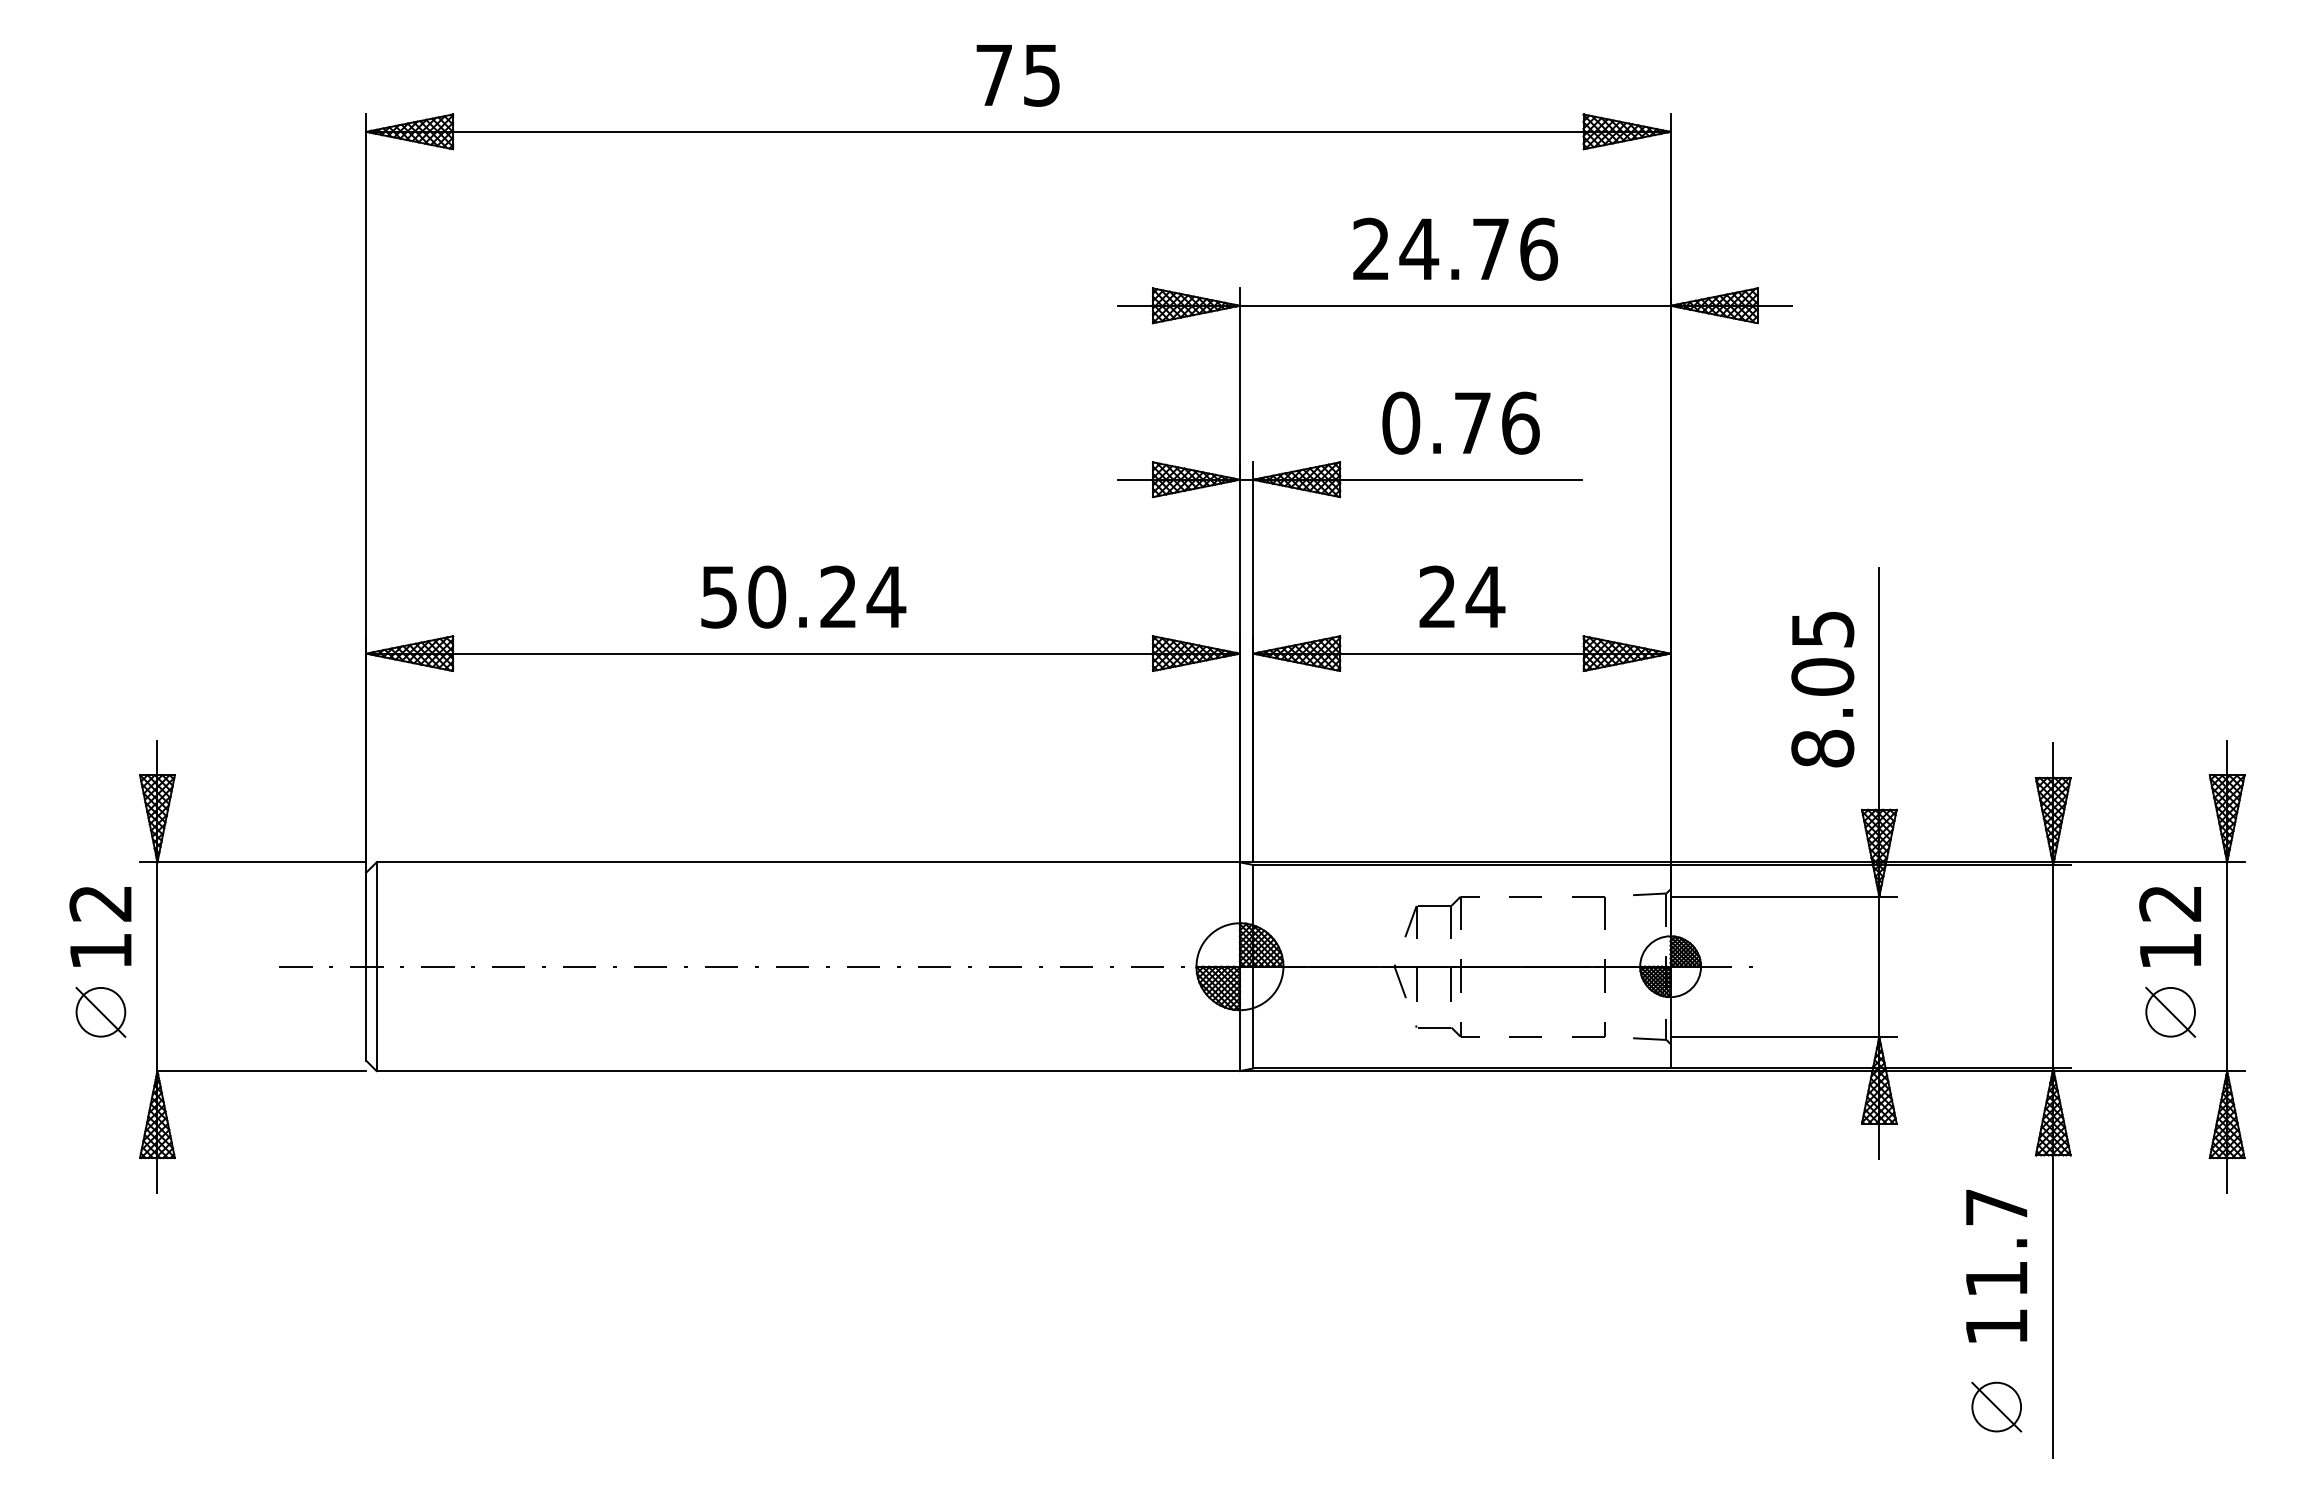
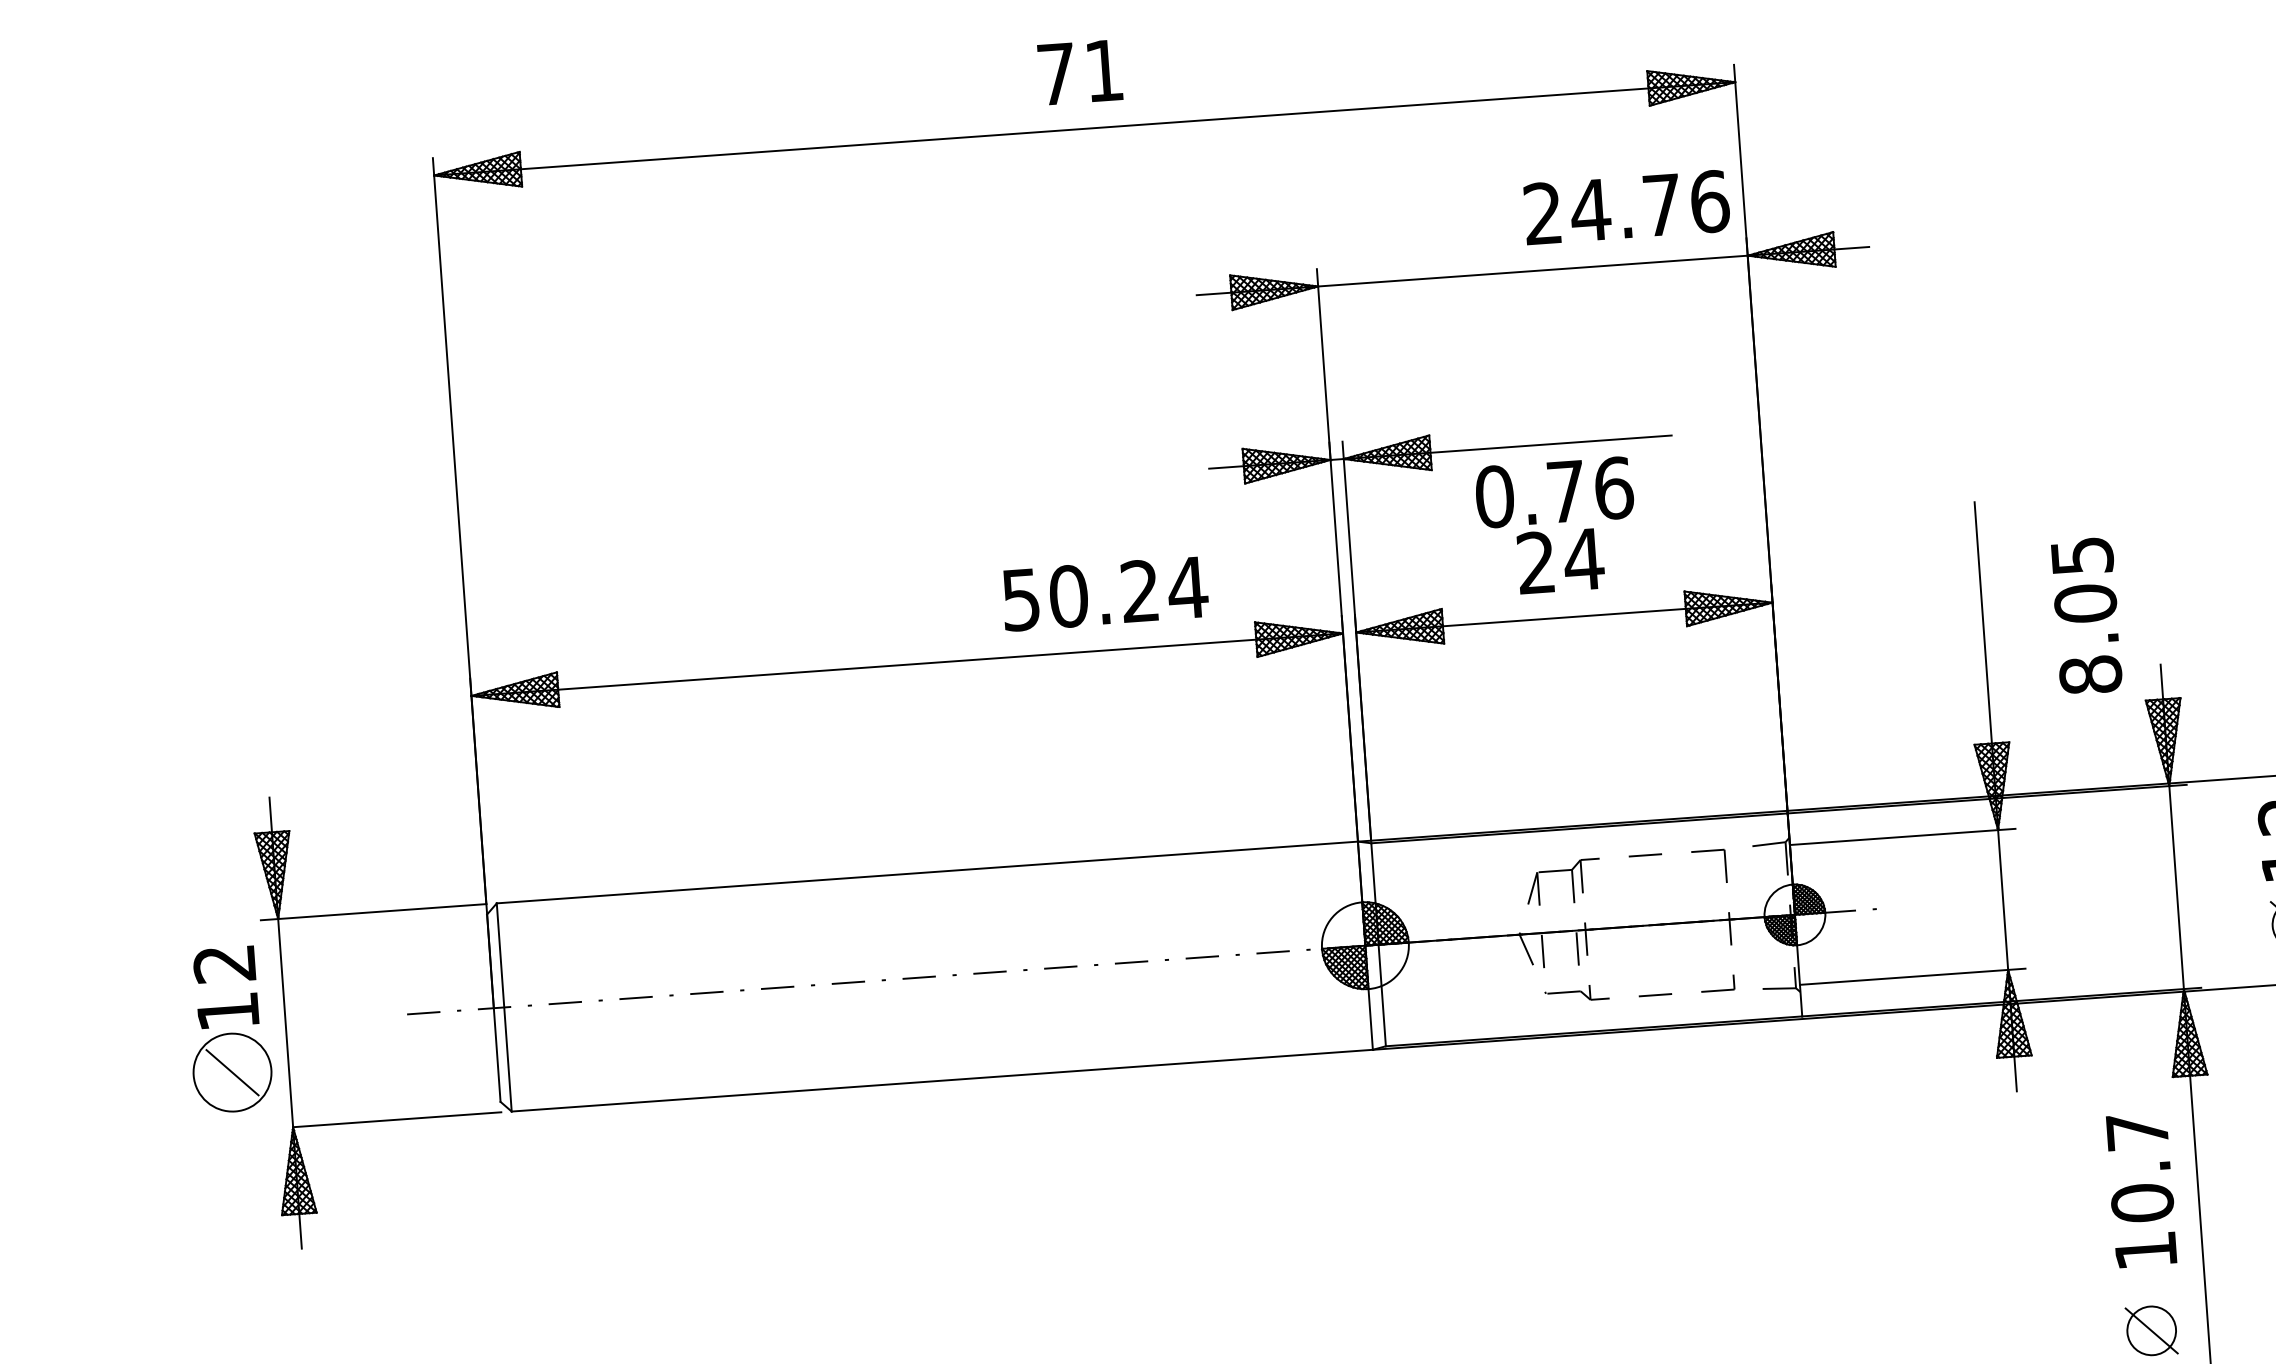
text: (1041, 75) -> (1103, 70), 75 -> 71
text: (1455, 248) -> (1626, 206), moved
text: (1460, 422) -> (1553, 491), moved
text: (803, 596) -> (1105, 593), moved
text: (1822, 689) -> (2086, 616), moved
circle: (100, 1011) -> (232, 1071), size x1.6
text: (1996, 1278) -> (2142, 1202), 11.7 -> 10.7

